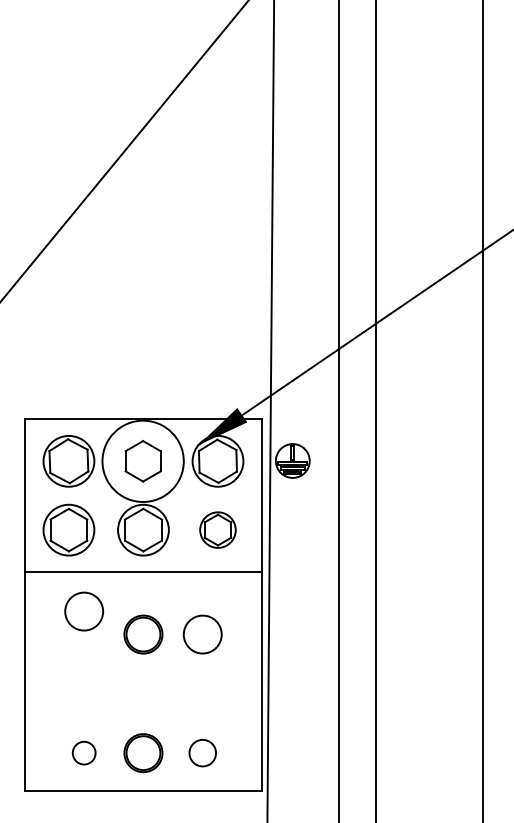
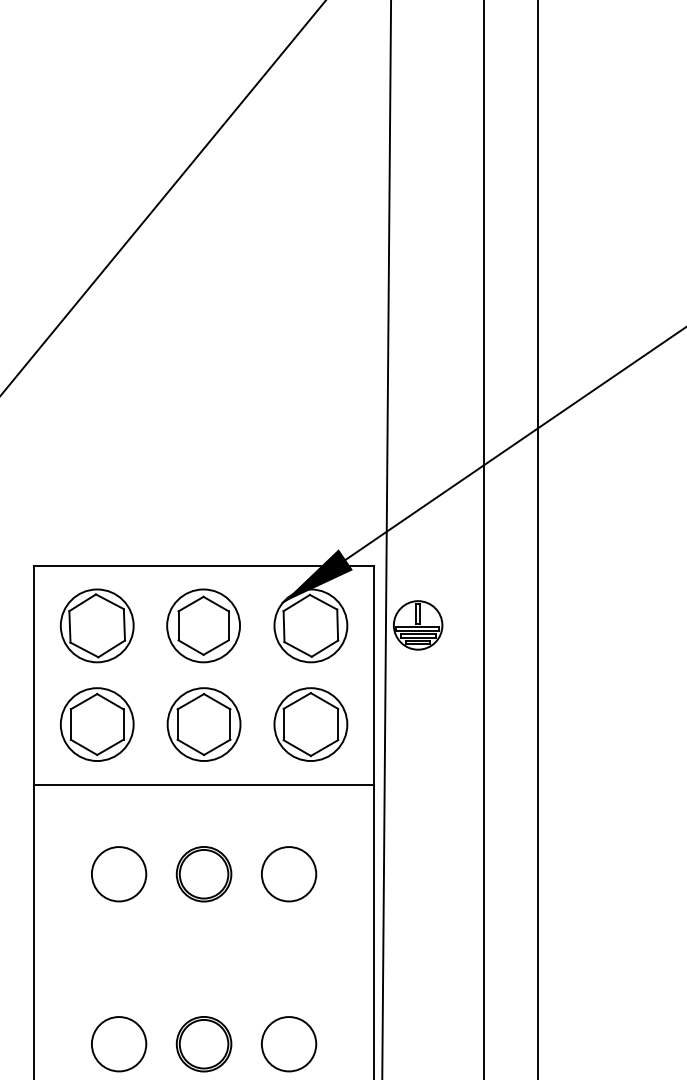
circle: (142, 460) -> (202, 624), size x0.62
part: (217, 529) -> (310, 723), size x1.43
circle: (83, 611) -> (118, 874), moved
circle: (84, 753) -> (119, 1044), size x1.67
circle: (202, 753) -> (288, 1044), size x1.43

